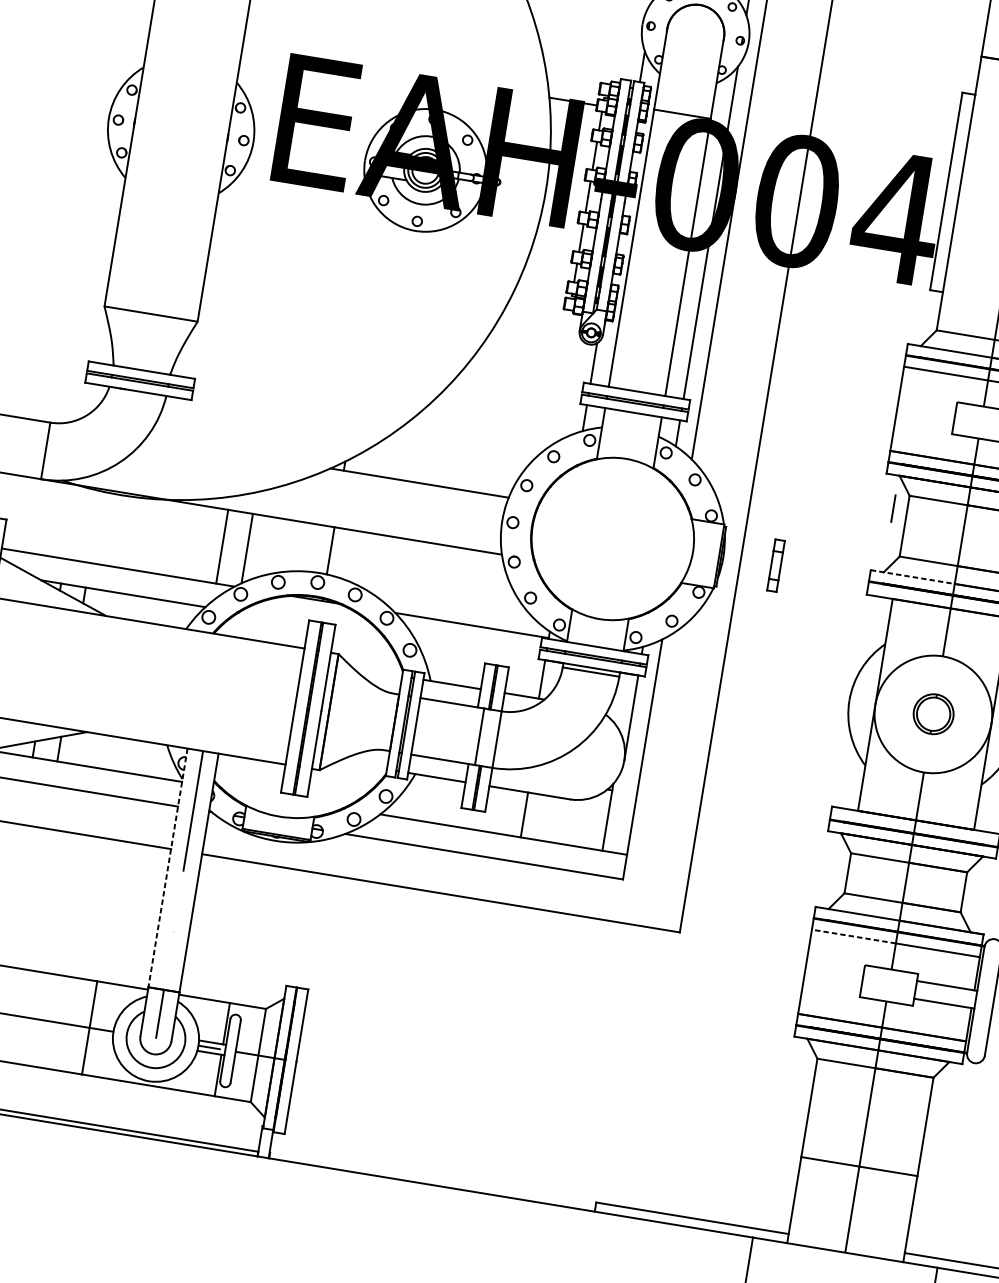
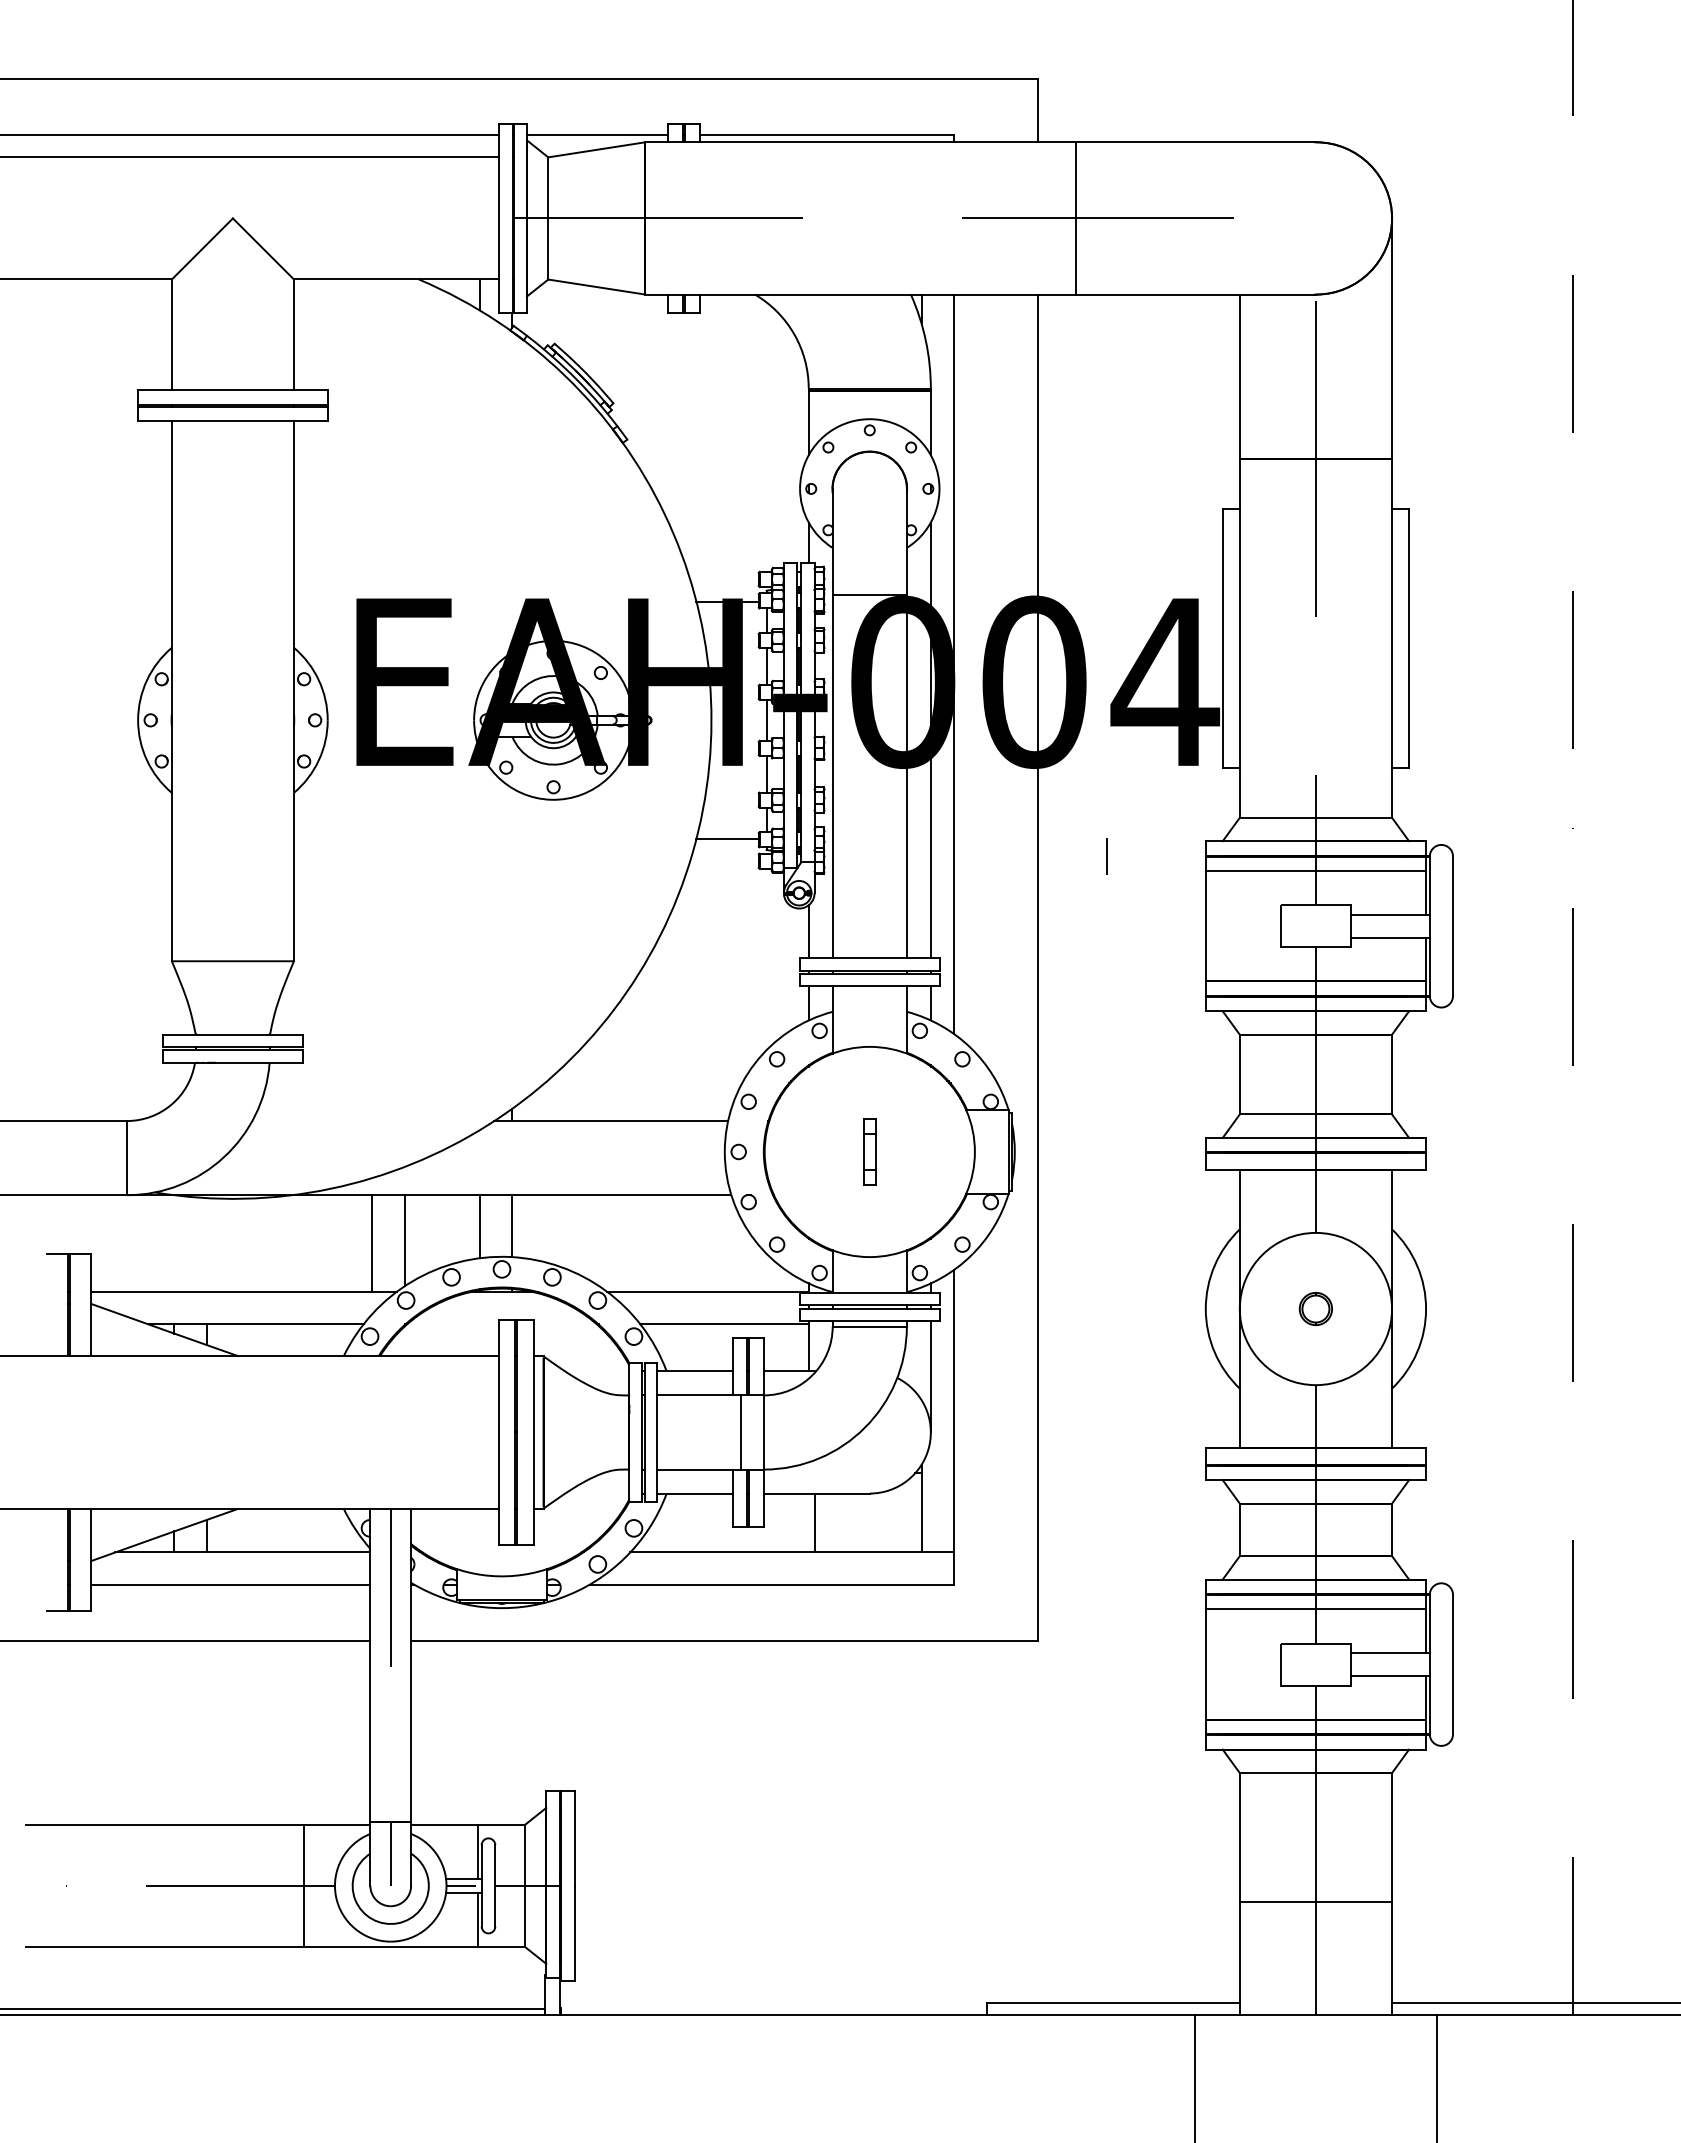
line: (543, 282) -> (727, 839), added
line: (893, 508) -> (1106, 856), moved
line: (305, 547) -> (479, 1226), added
part: (775, 565) -> (869, 1151), moved
line: (913, 576) -> (1261, 1137), dashed -> solid
line: (480, 652) -> (724, 1324), added
part: (933, 714) -> (1315, 1309), size x0.62
line: (168, 868) -> (370, 1665), dashed -> solid
line: (853, 936) -> (1260, 1609), dashed -> solid

